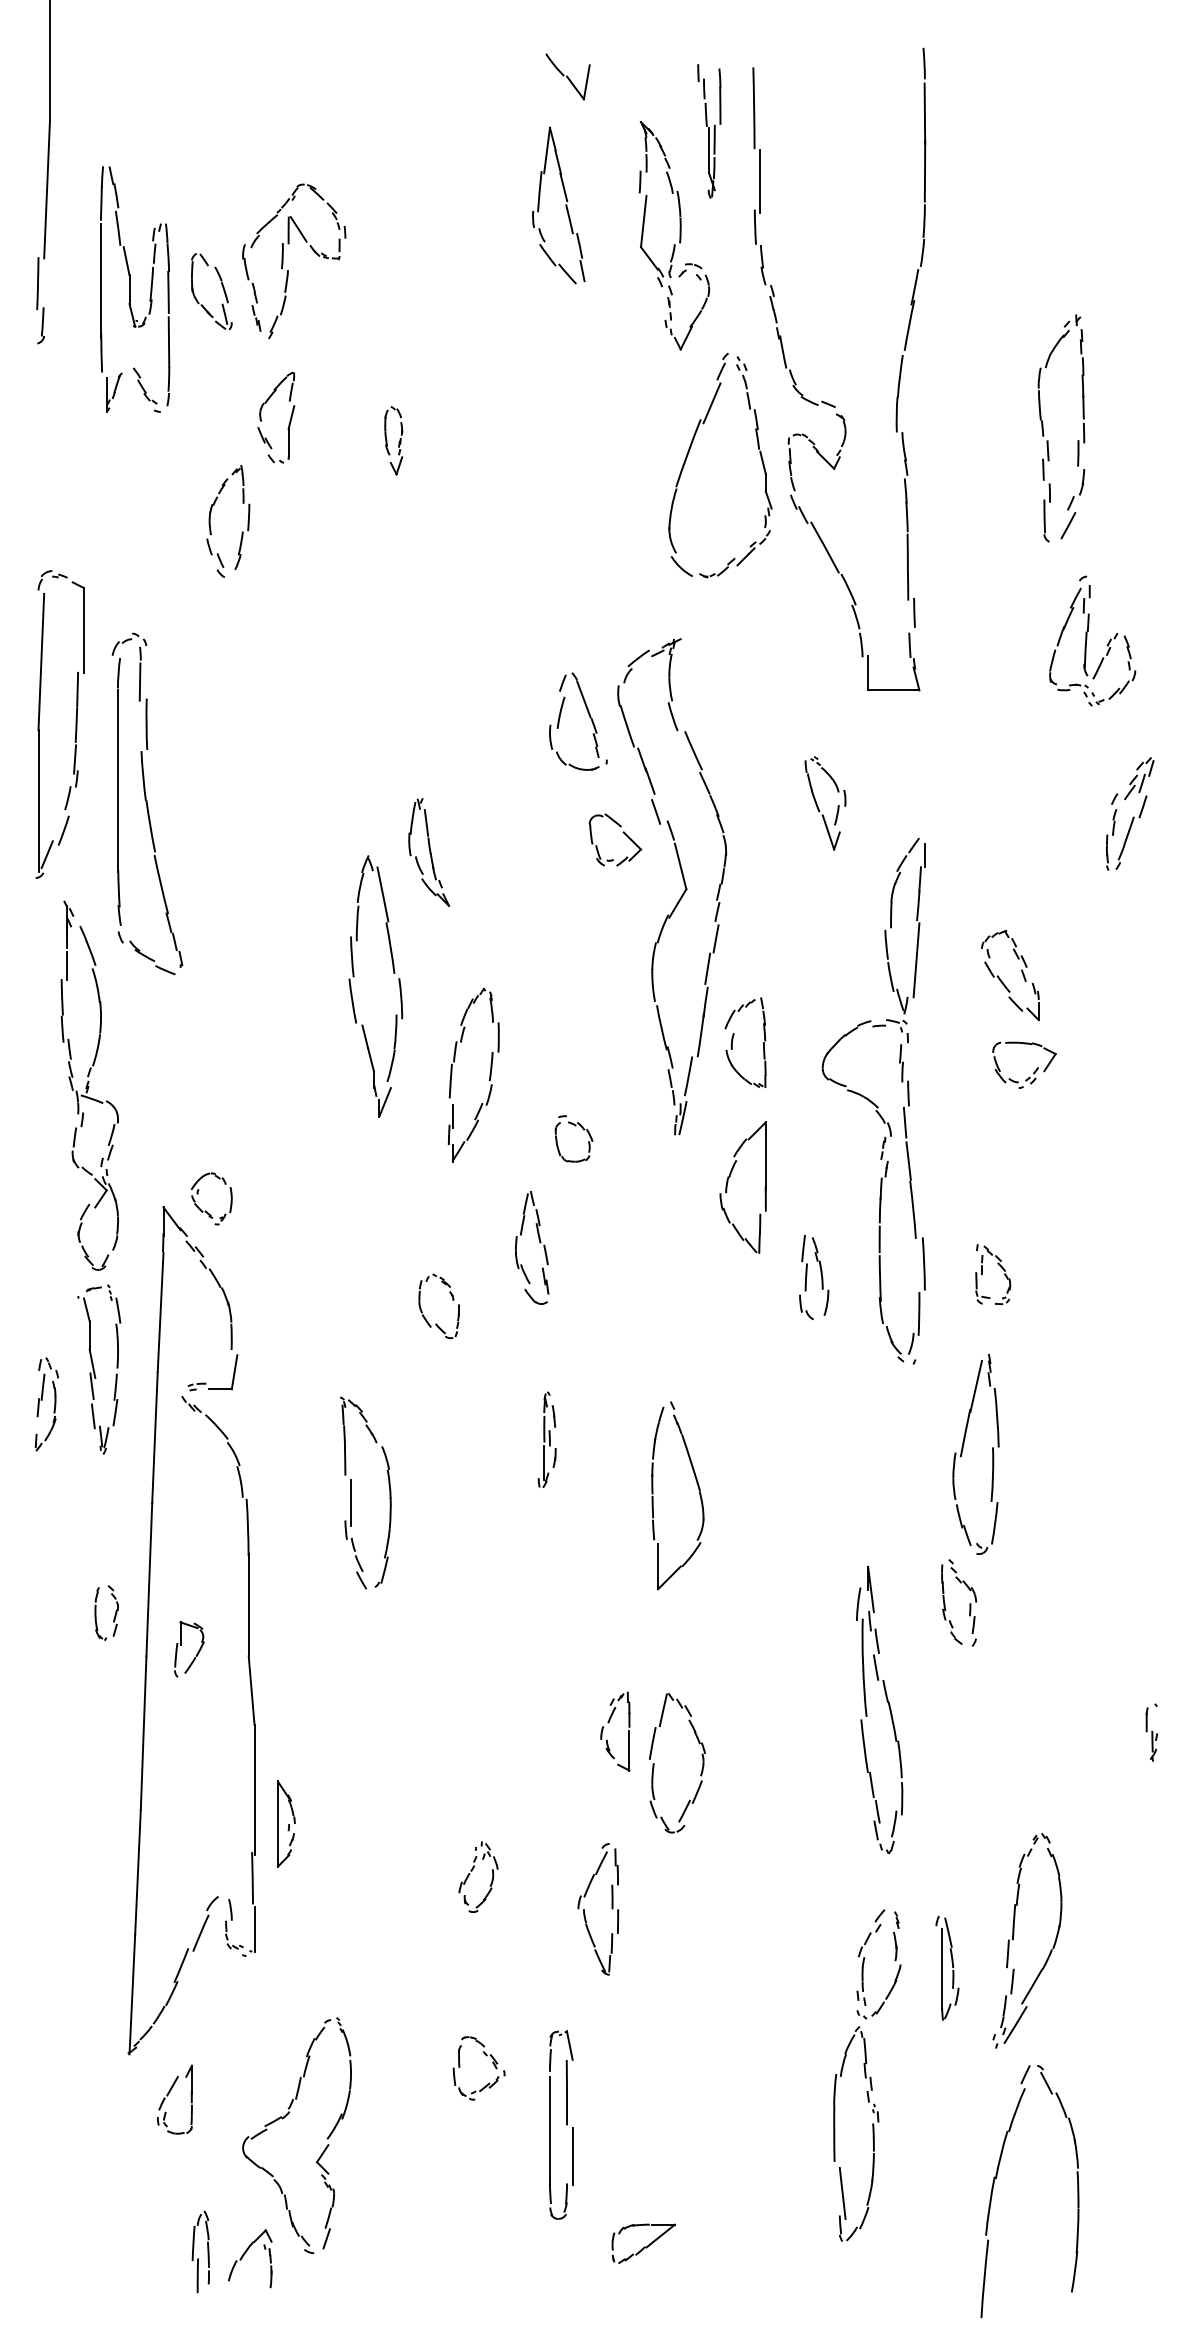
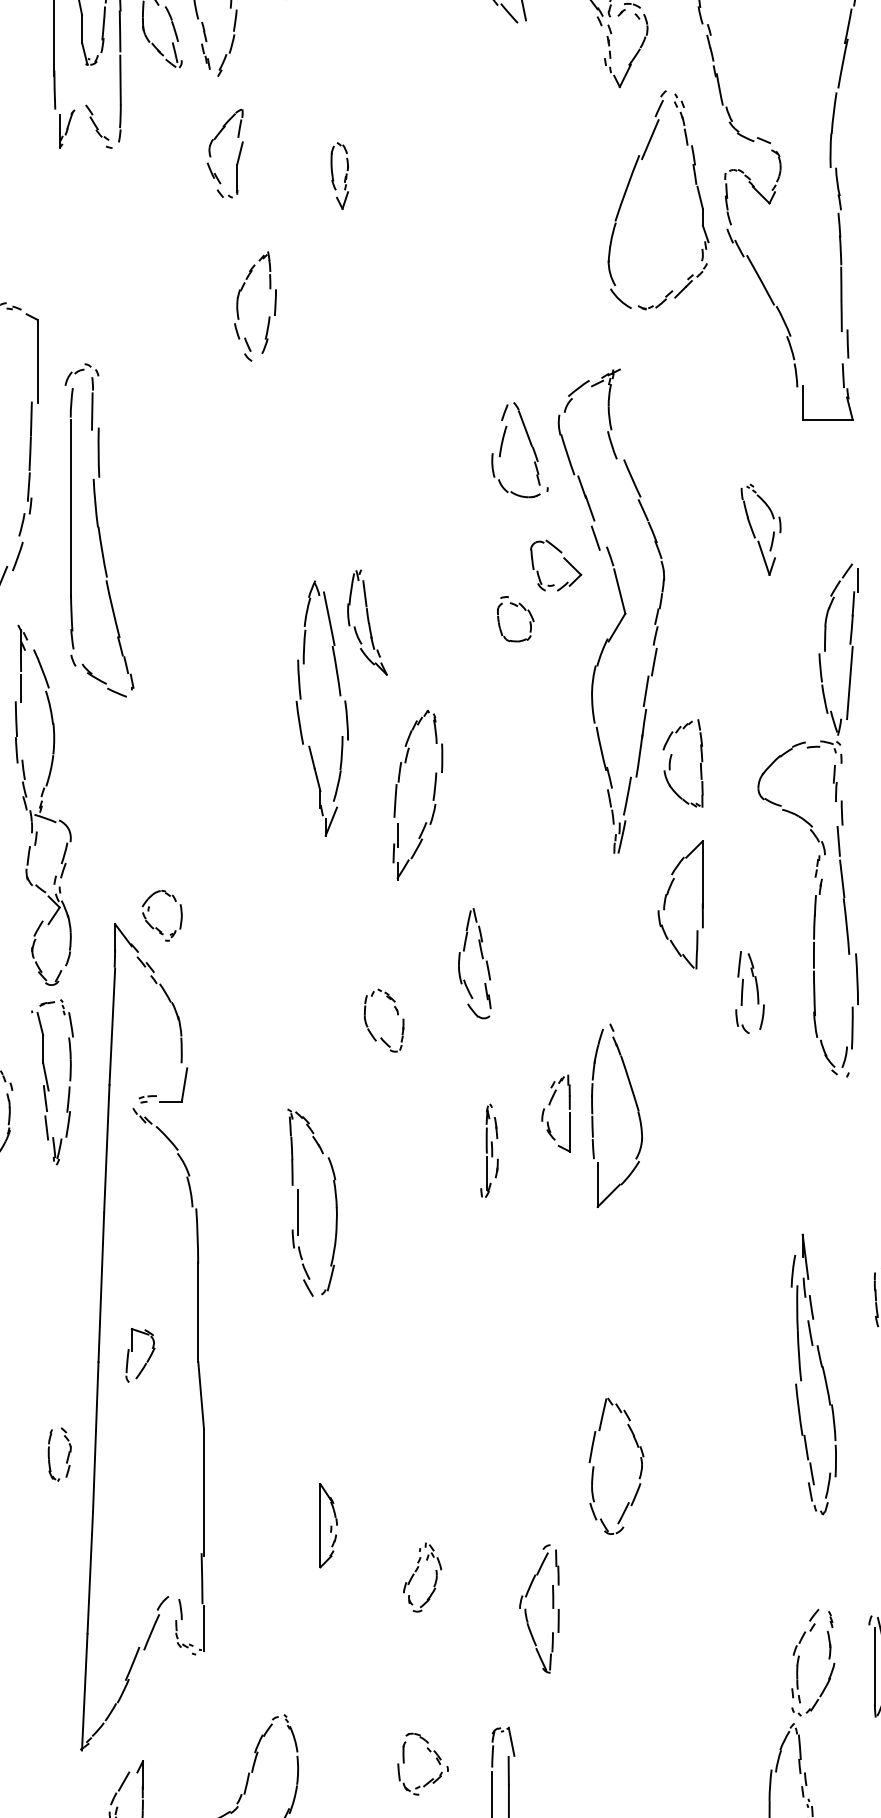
part: (241, 532) -> (268, 317), moved
part: (428, 852) -> (366, 622), moved
part: (575, 1126) -> (517, 607), moved
part: (698, 1489) -> (637, 1109), moved
part: (114, 1614) -> (67, 1455), moved
part: (888, 1706) -> (822, 1371), moved
part: (609, 1723) -> (550, 1105), moved
part: (285, 1823) -> (327, 1525), moved

